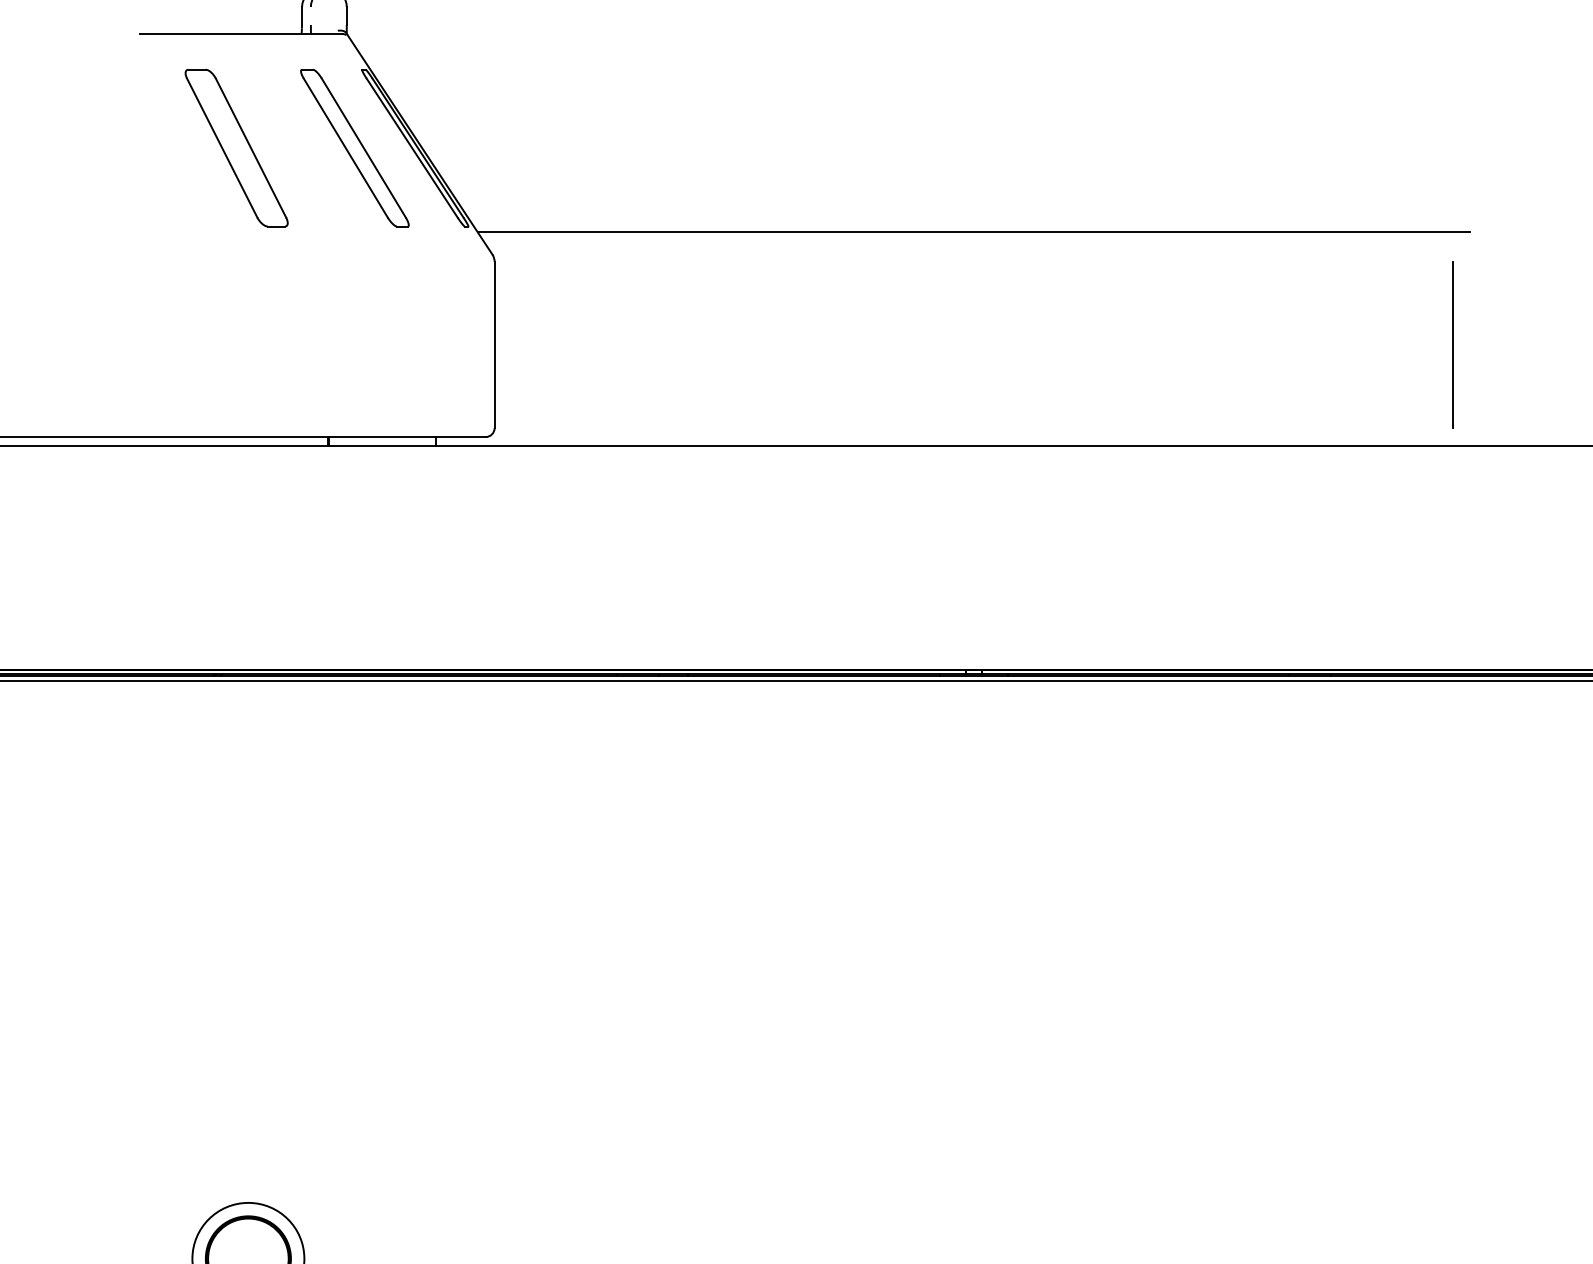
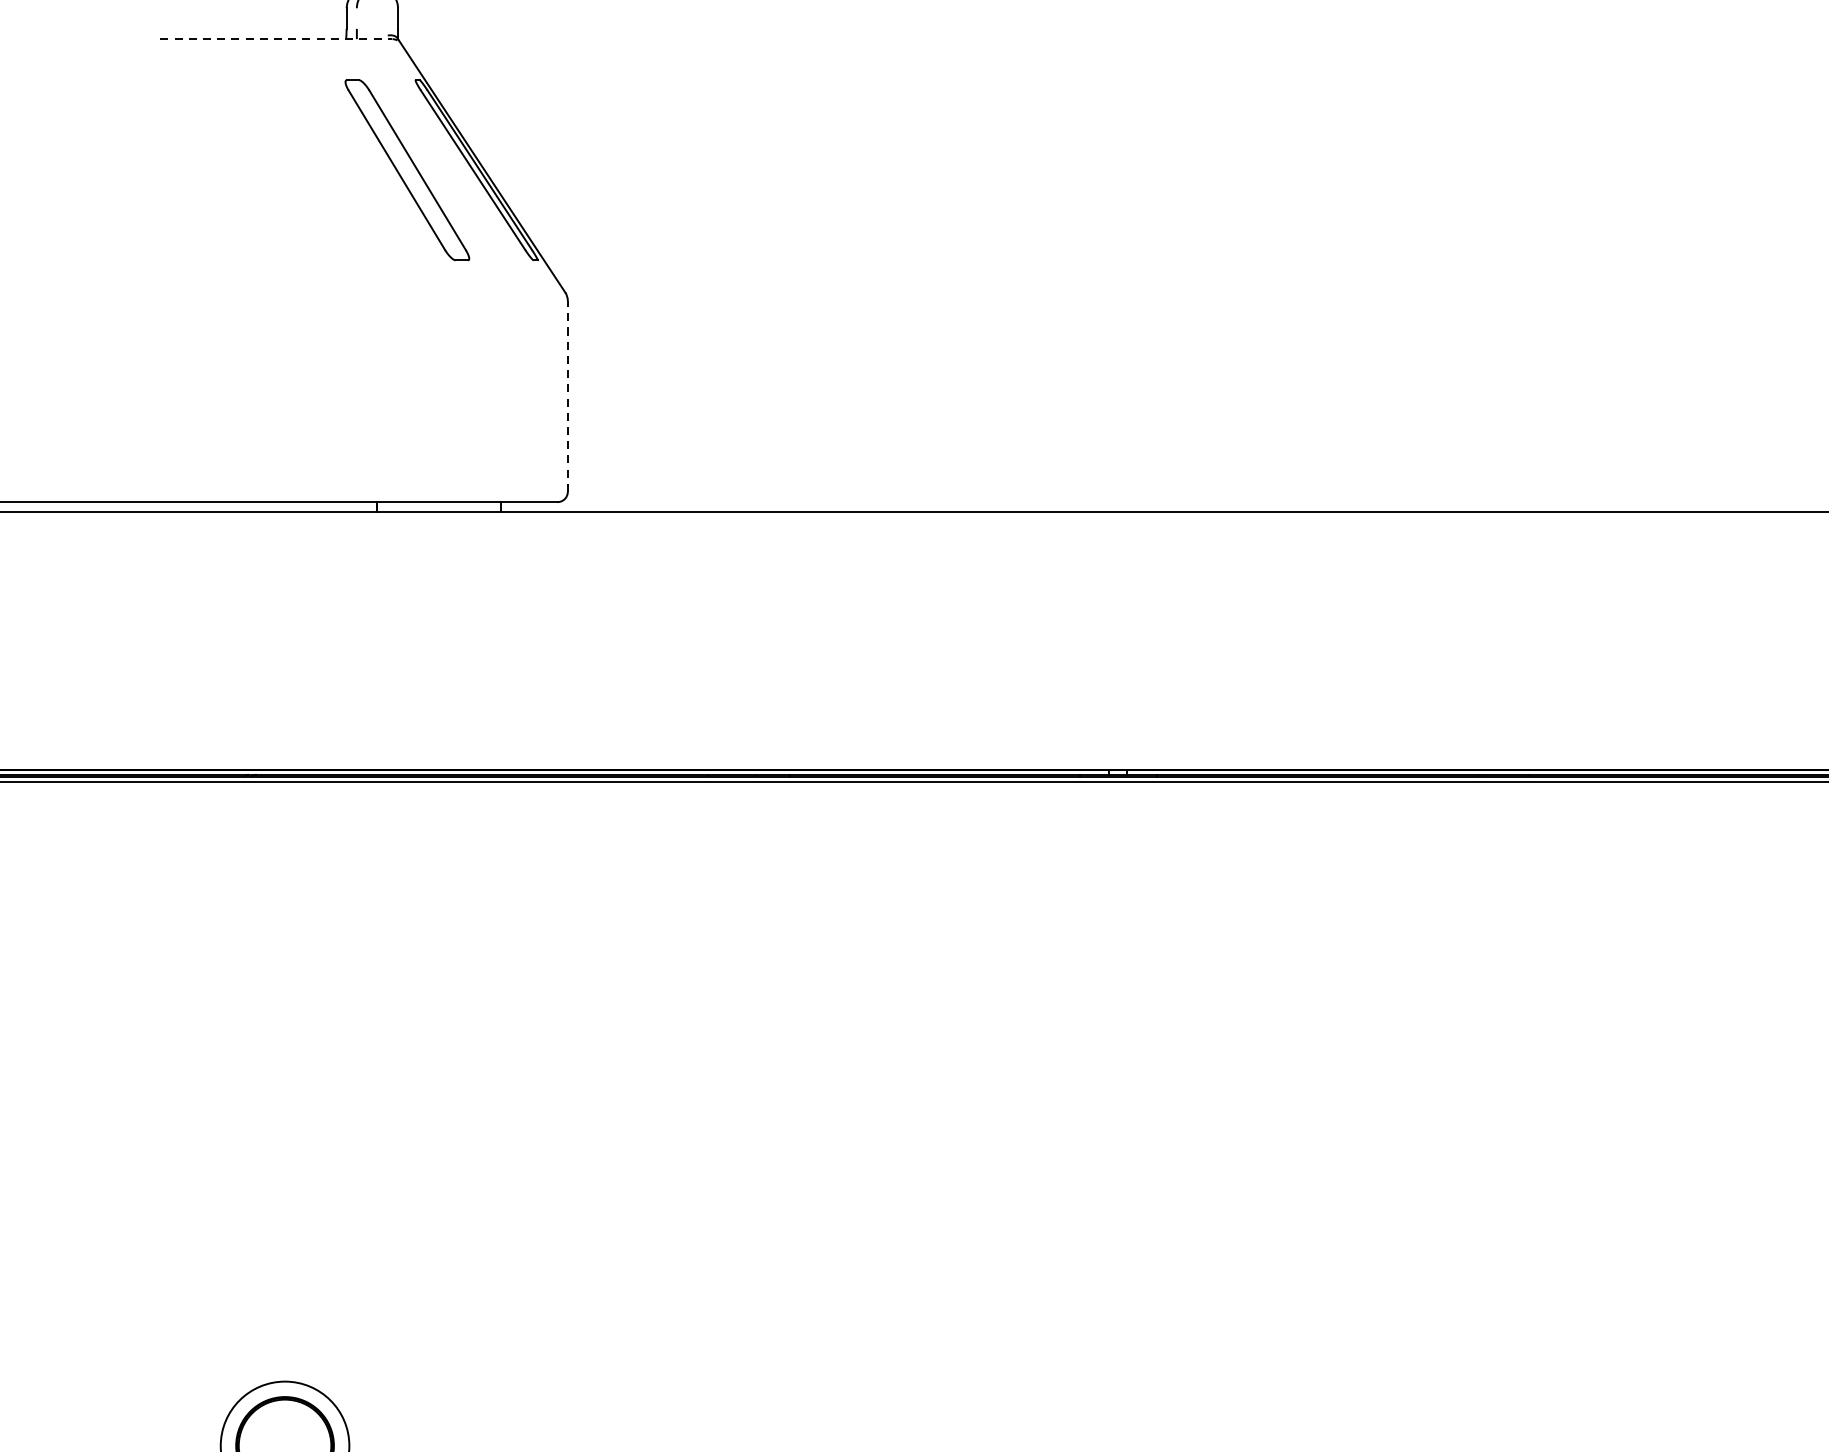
line: (241, 33) -> (277, 38), solid -> dashed
part: (236, 147) -> (271, 169), removed
line: (973, 232) -> (1117, 267), removed
line: (494, 344) -> (567, 395), solid -> dashed
line: (1453, 344) -> (1668, 395), removed

